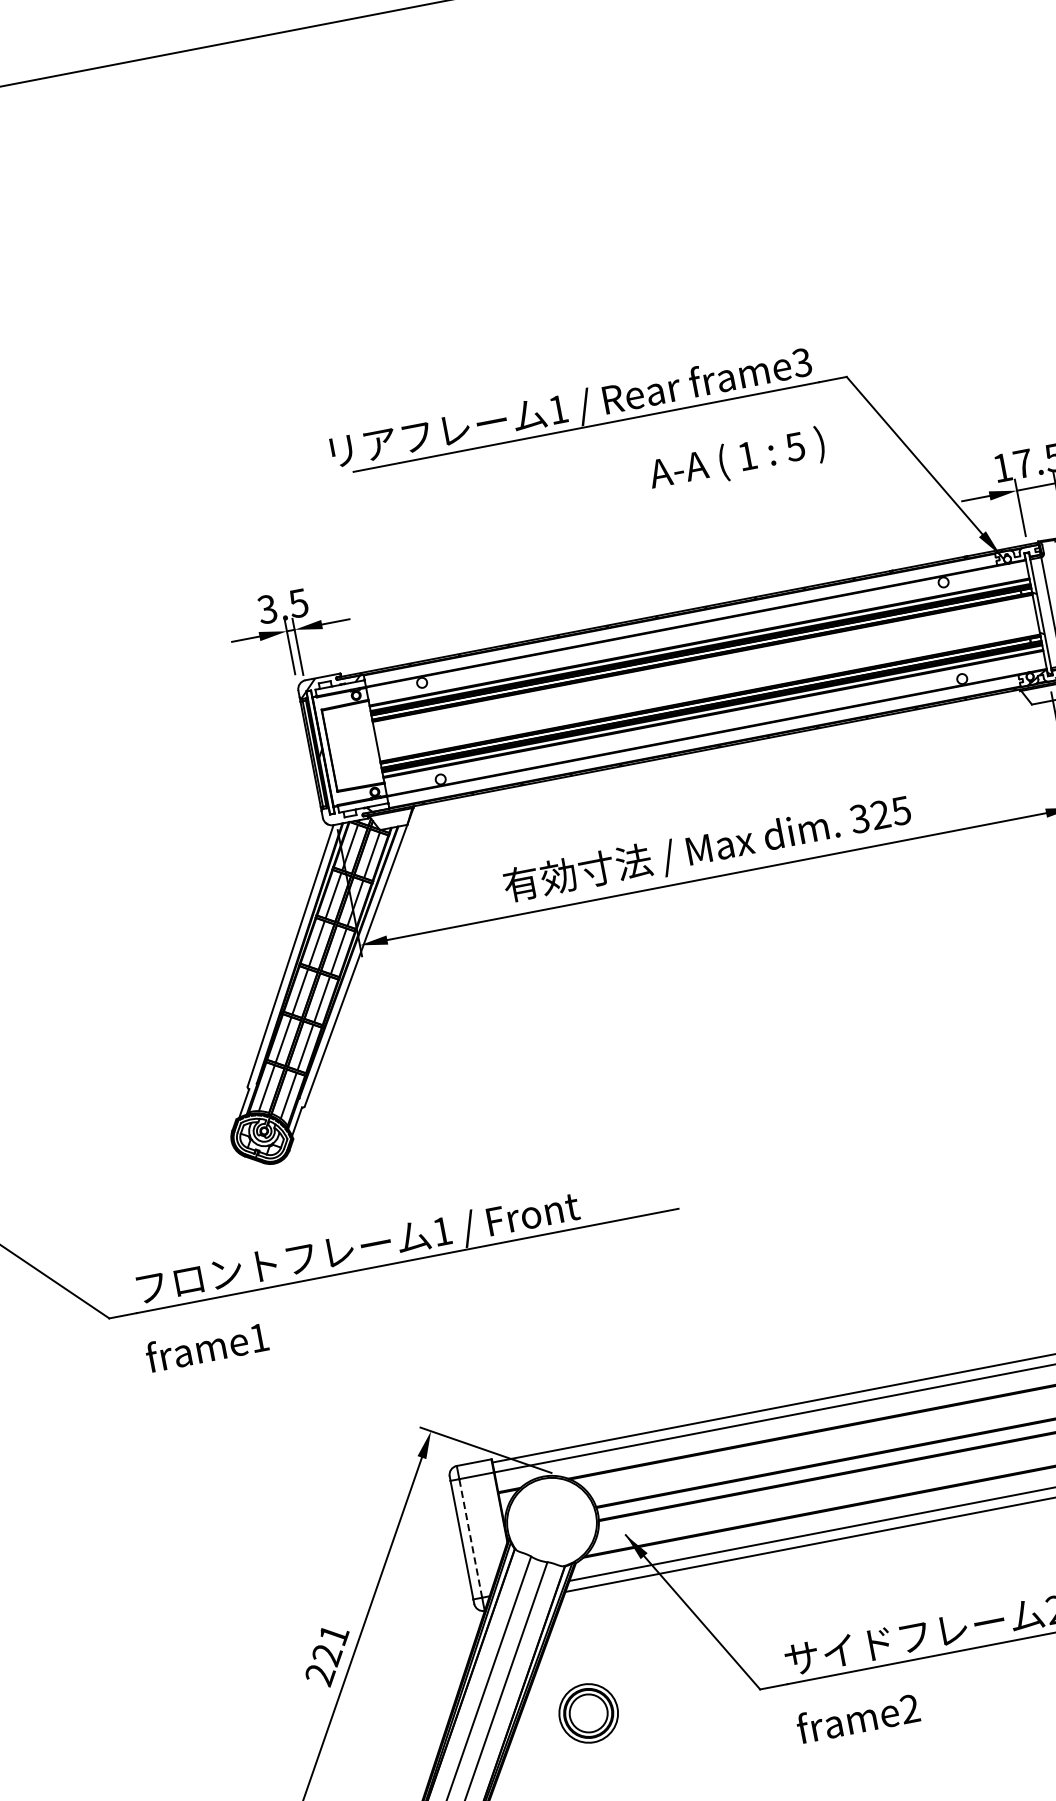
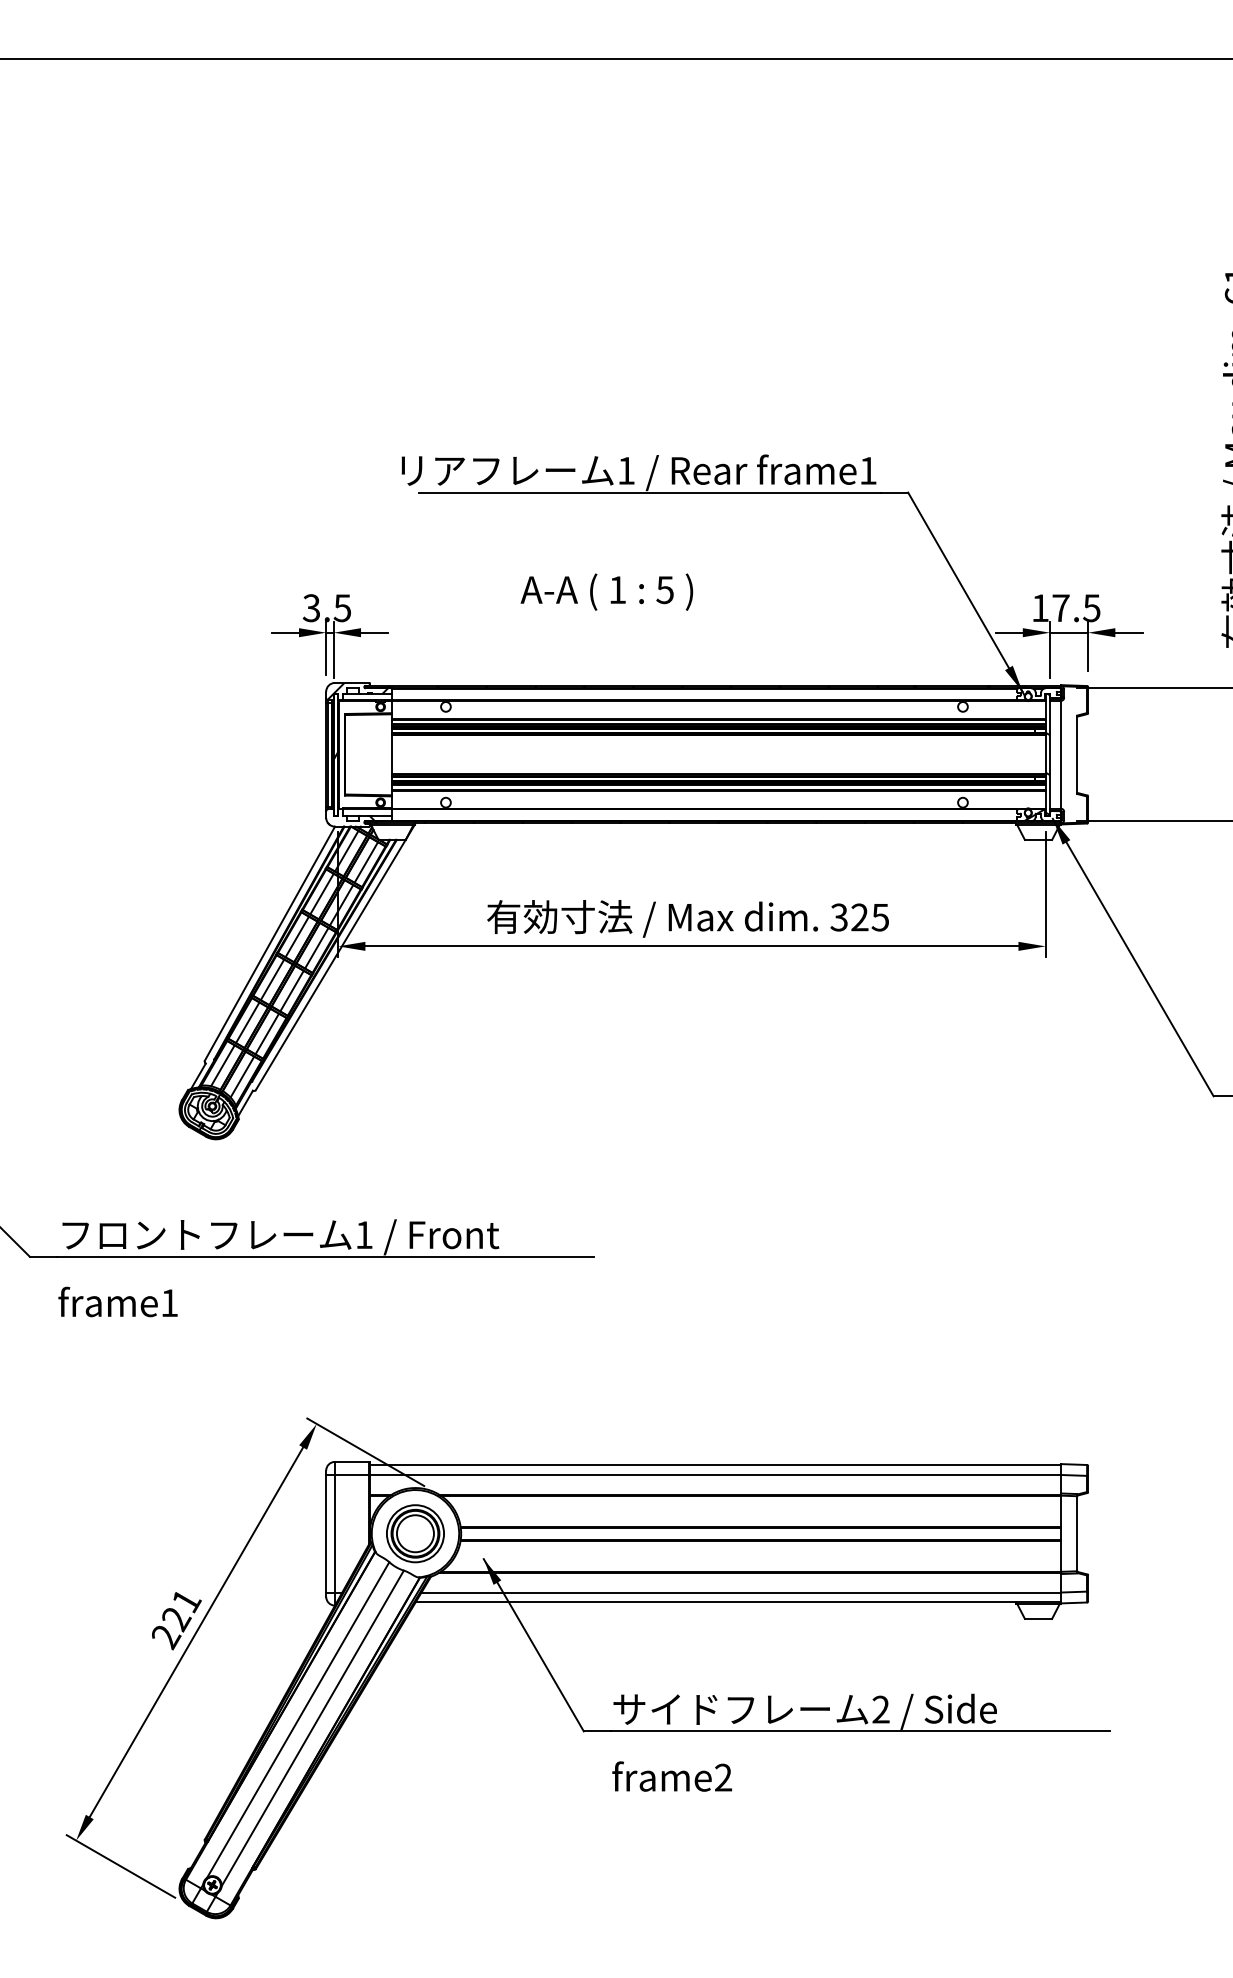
text: (801, 362) -> (867, 470), frame3 -> frame1
text: (736, 459) -> (606, 591), moved
line: (470, 1538) -> (334, 1533), dashed -> solid
part: (588, 1713) -> (415, 1533), moved

